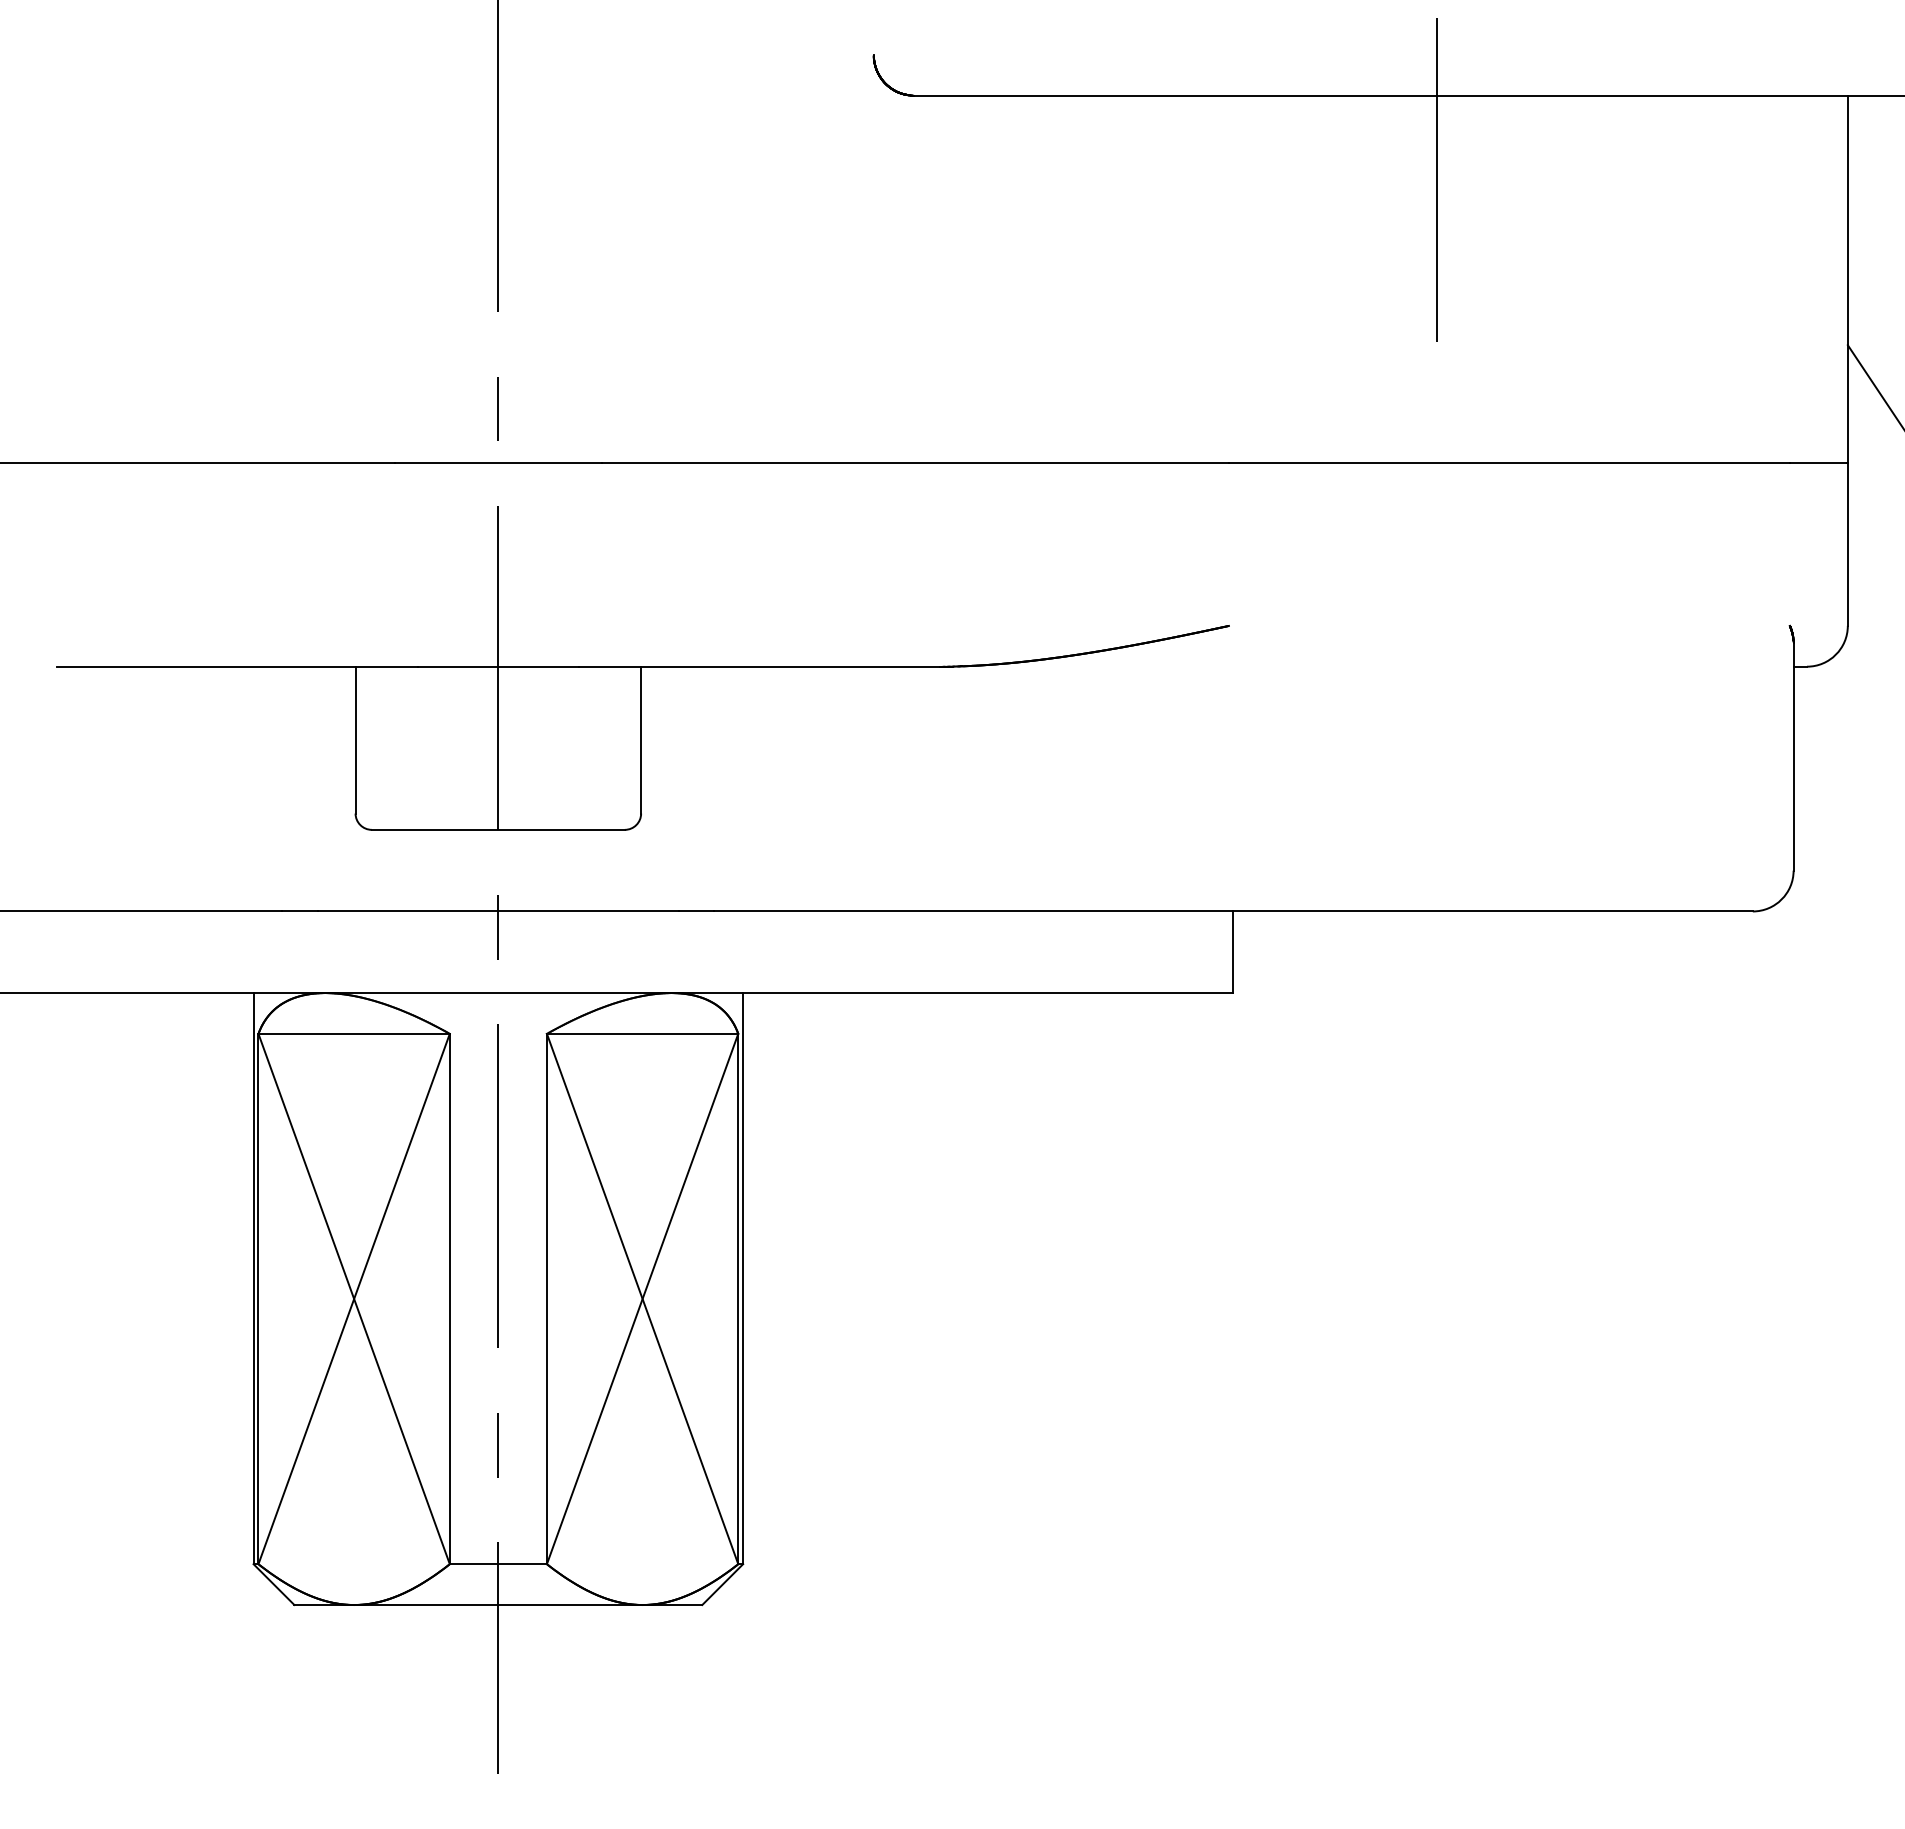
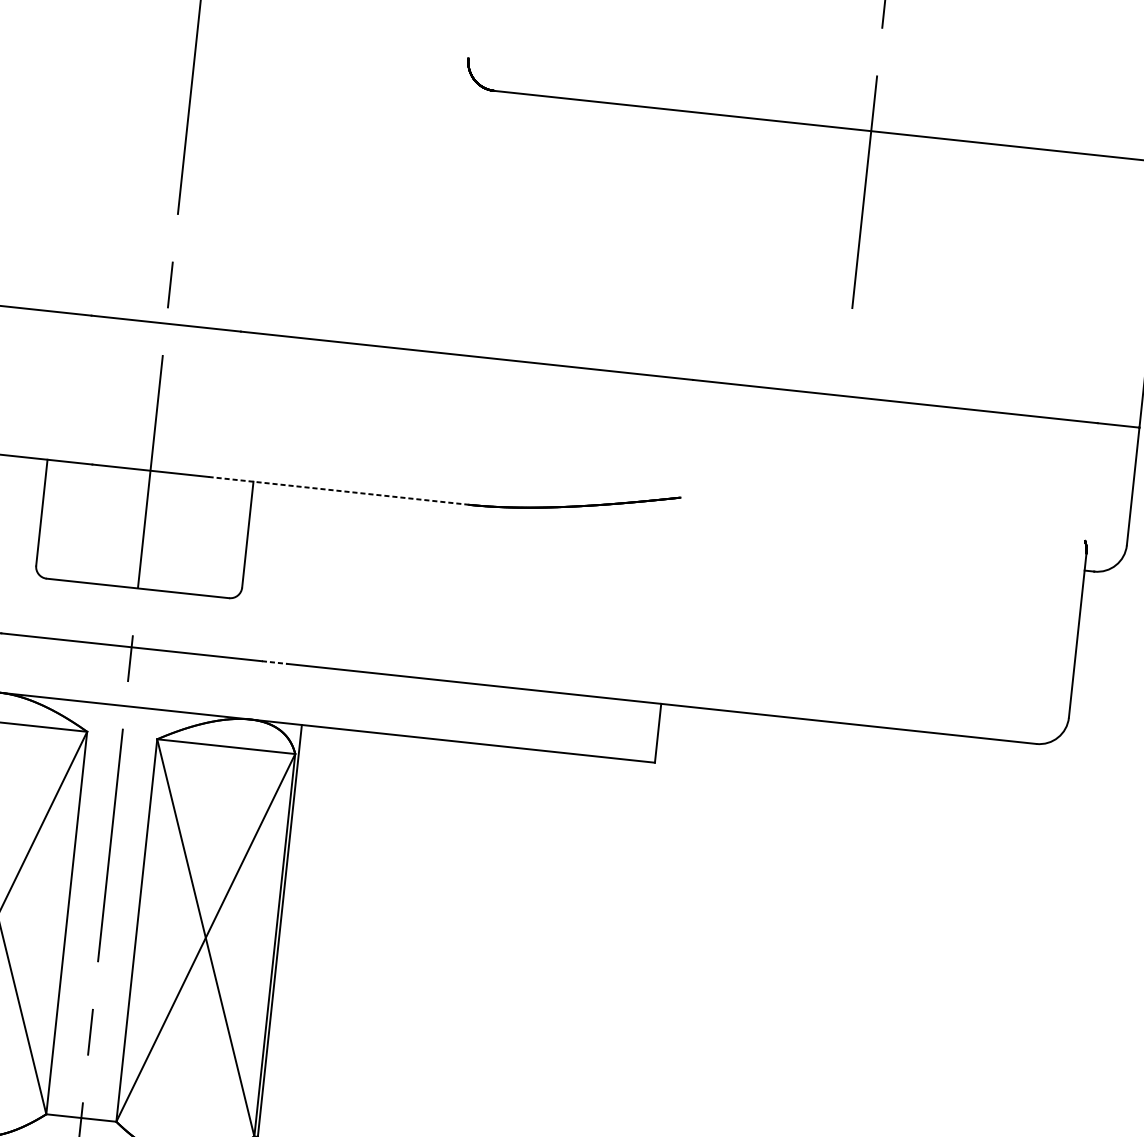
line: (759, 666) -> (338, 490), solid -> dashed
line: (696, 911) -> (274, 662), solid -> dashed

